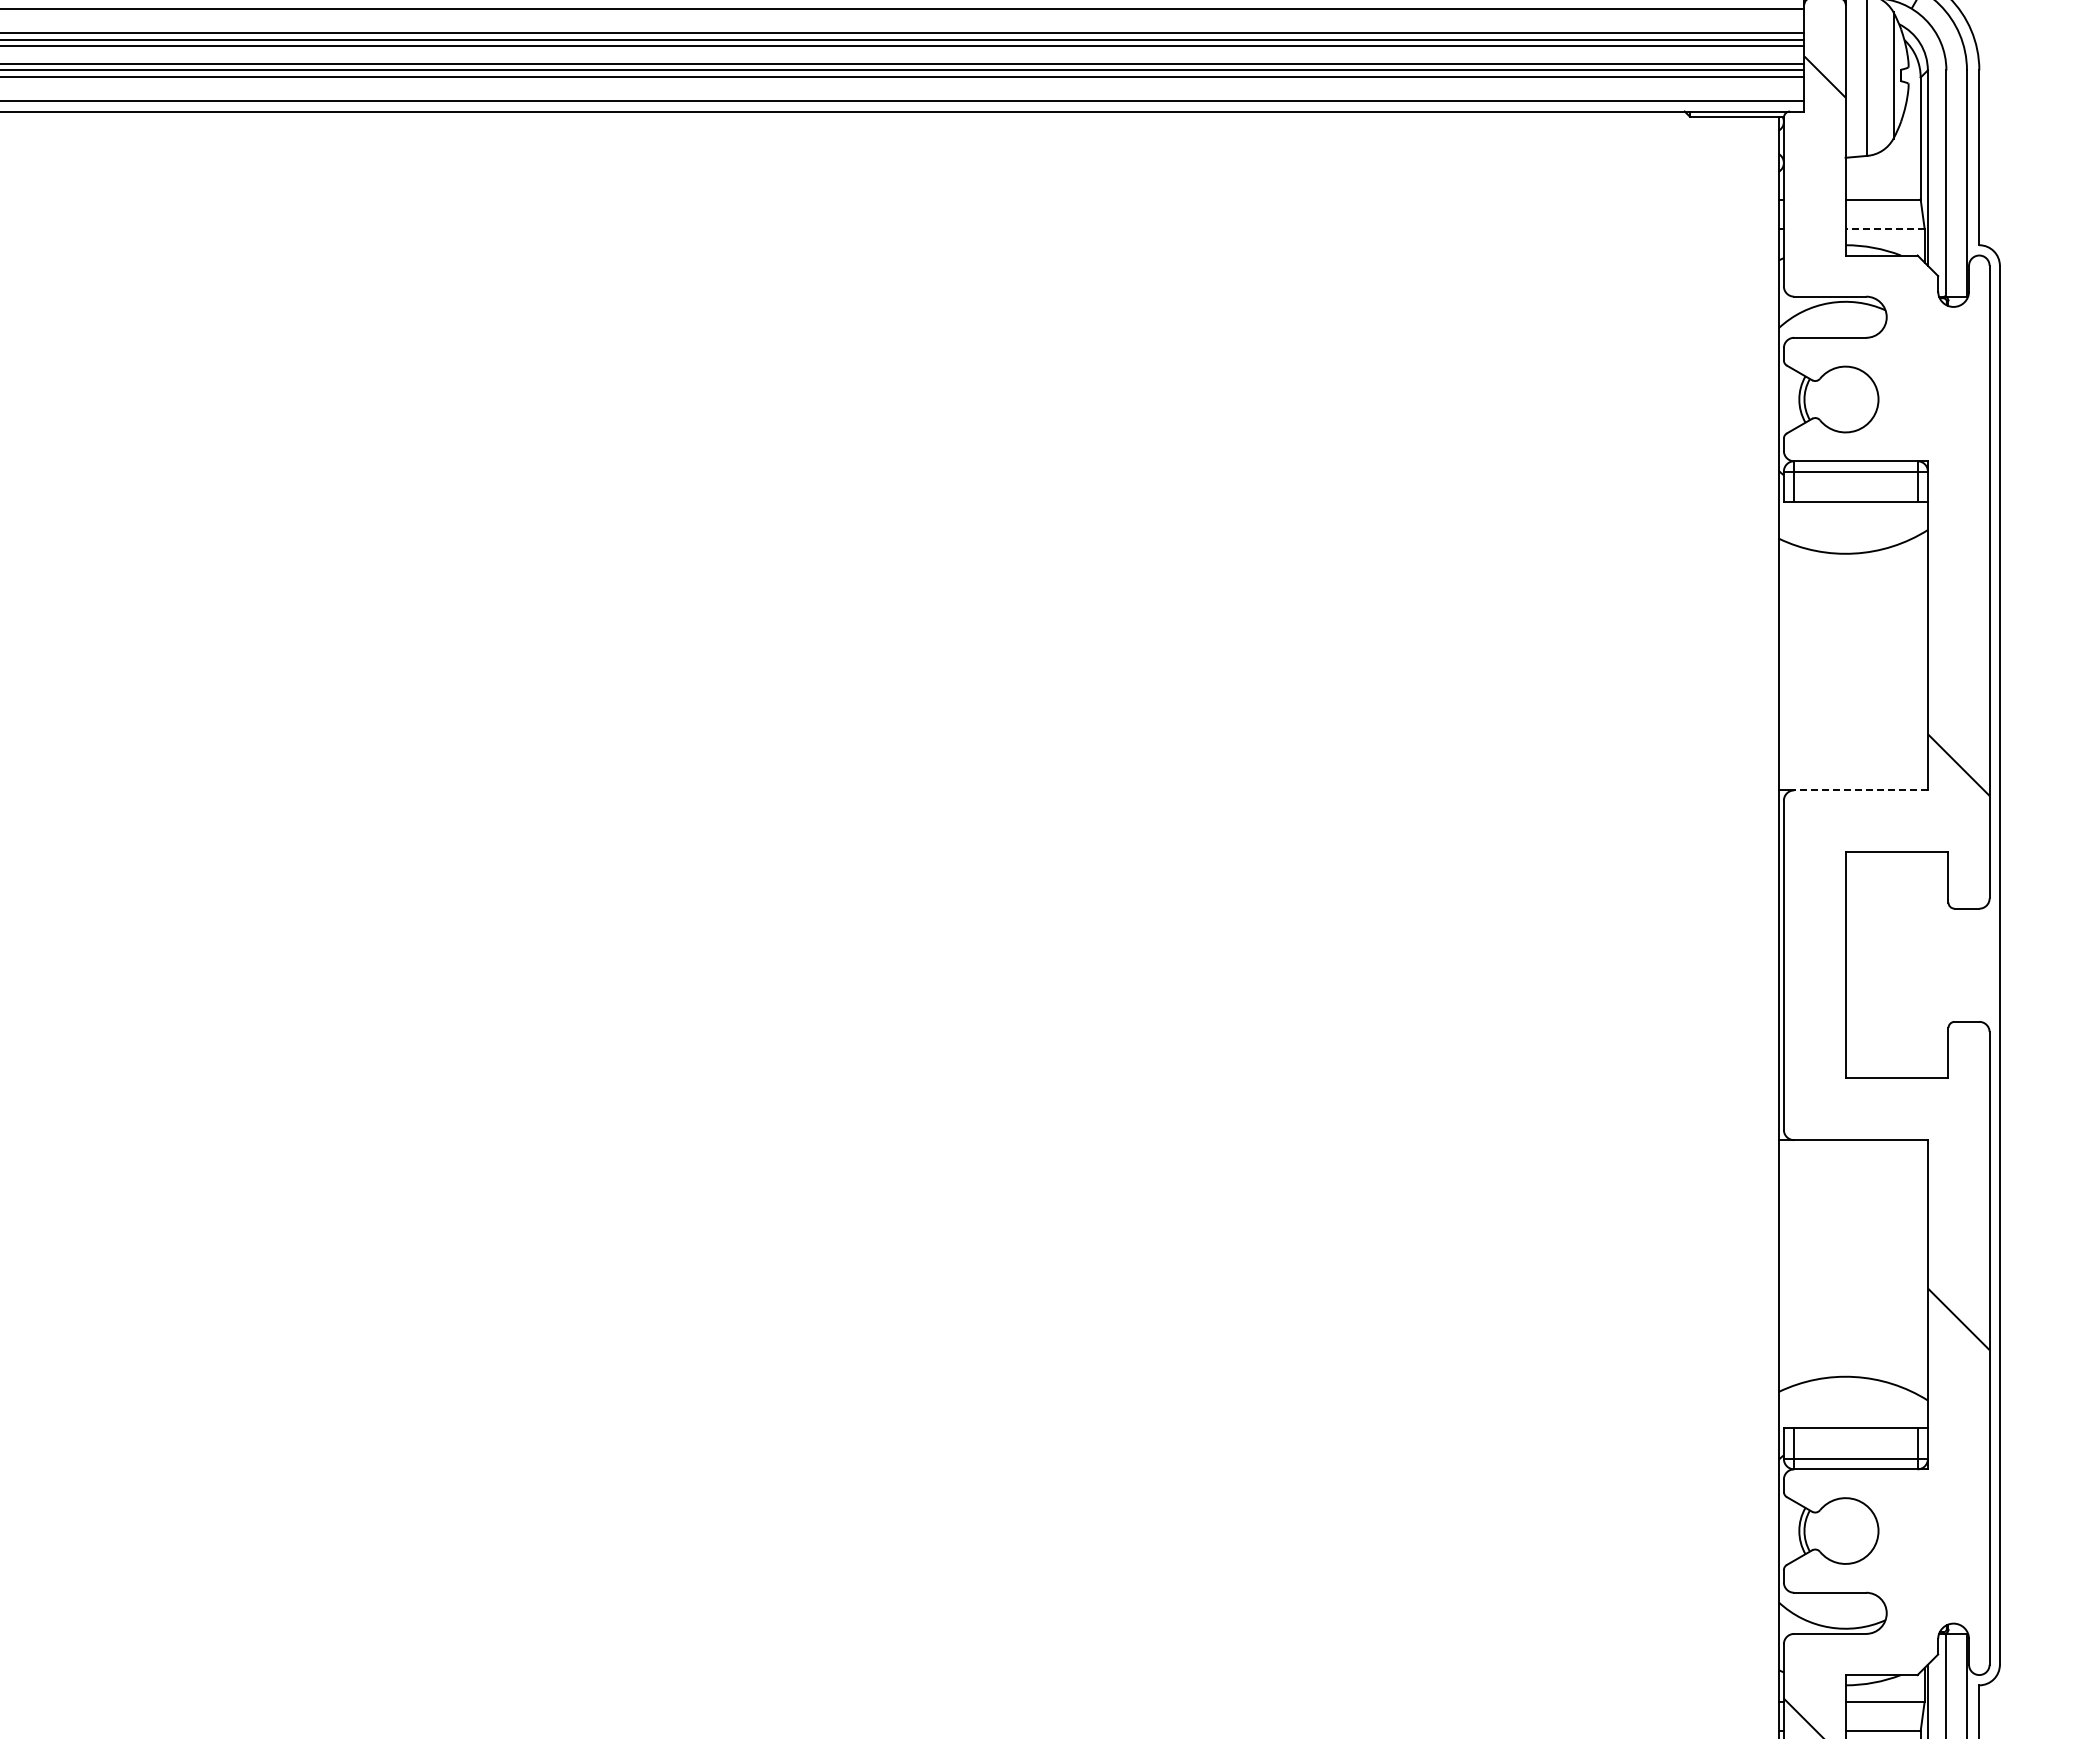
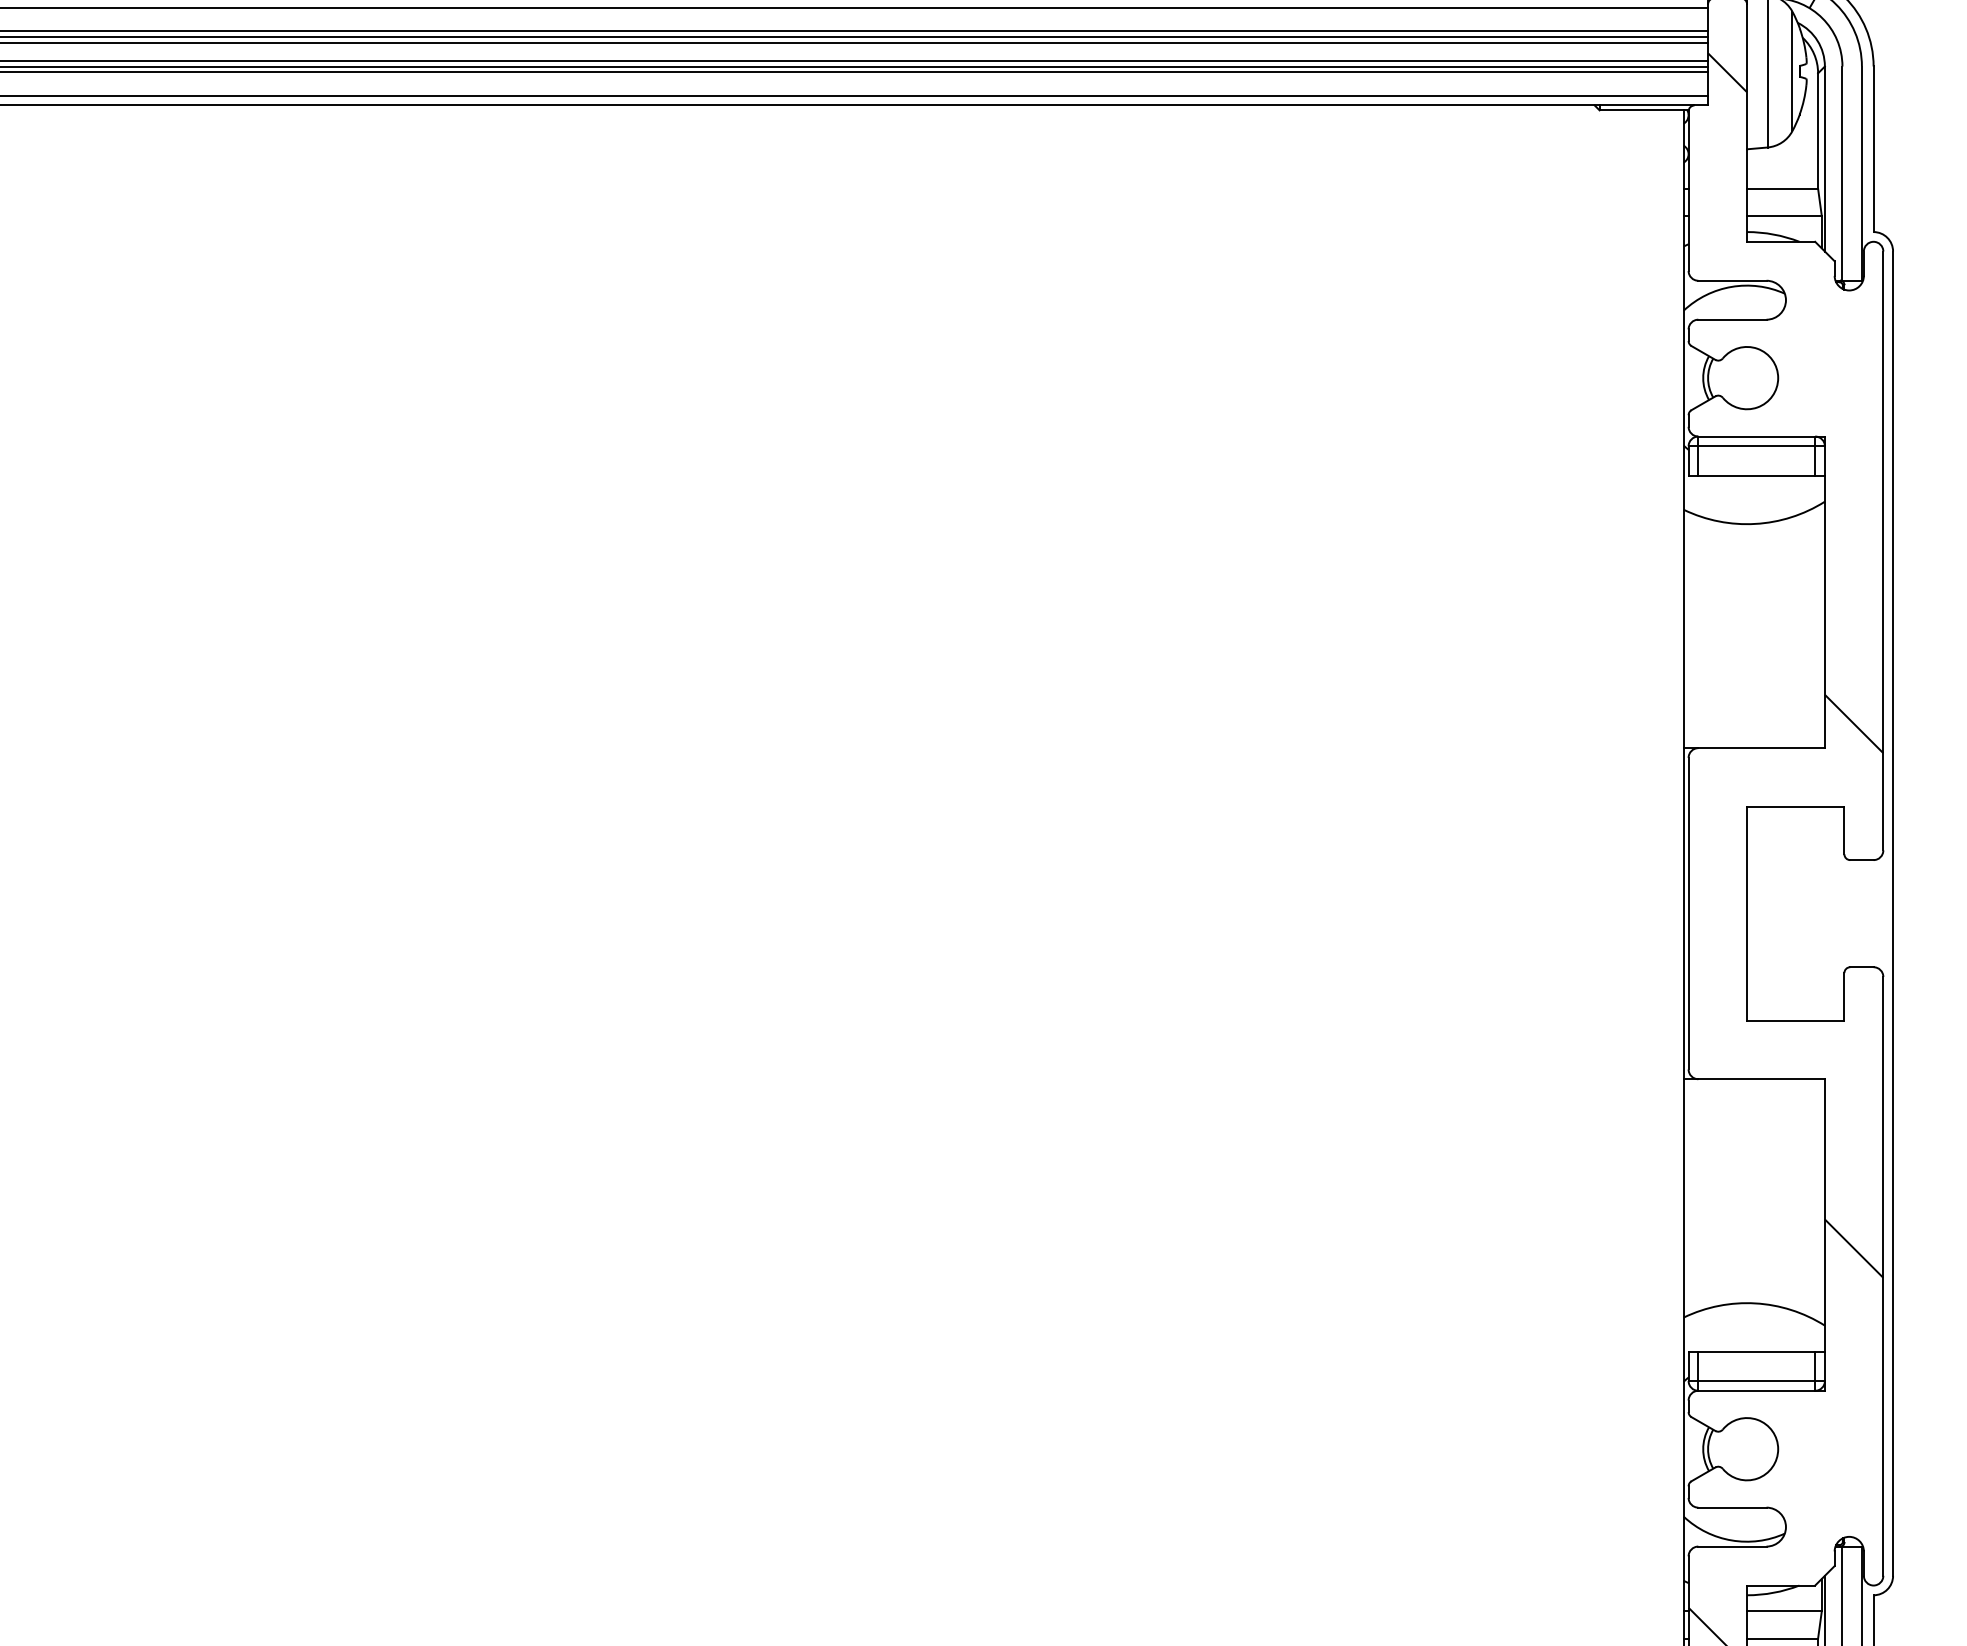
line: (1885, 228) -> (1784, 216), dashed -> solid
line: (1861, 790) -> (1762, 748), dashed -> solid

